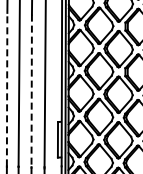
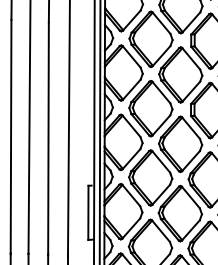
line: (7, 89) -> (11, 136), dashed -> solid
line: (31, 91) -> (48, 139), dashed -> solid

